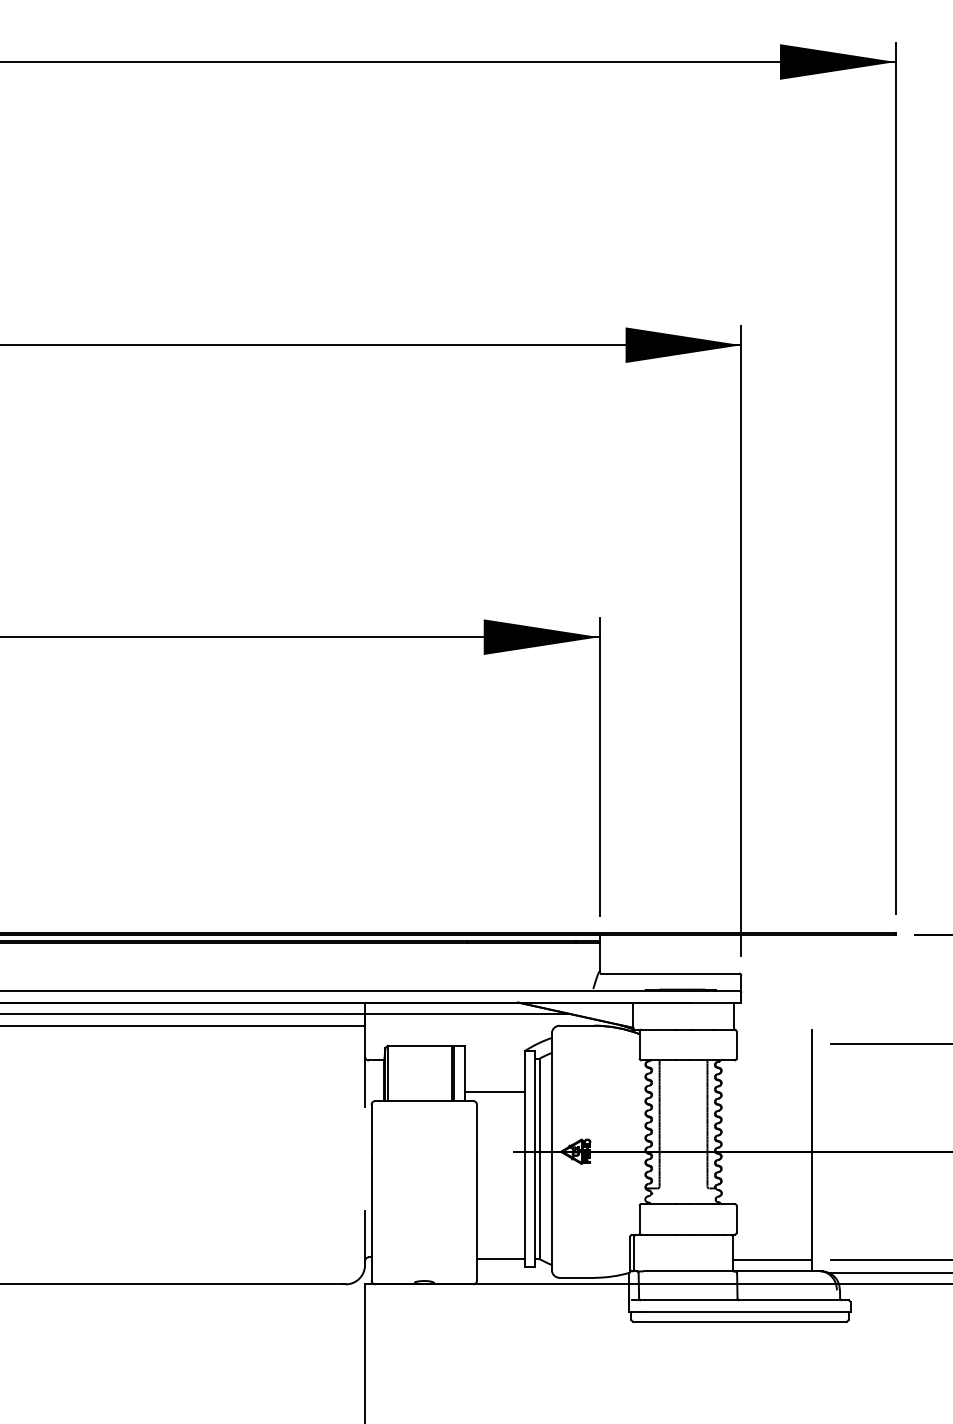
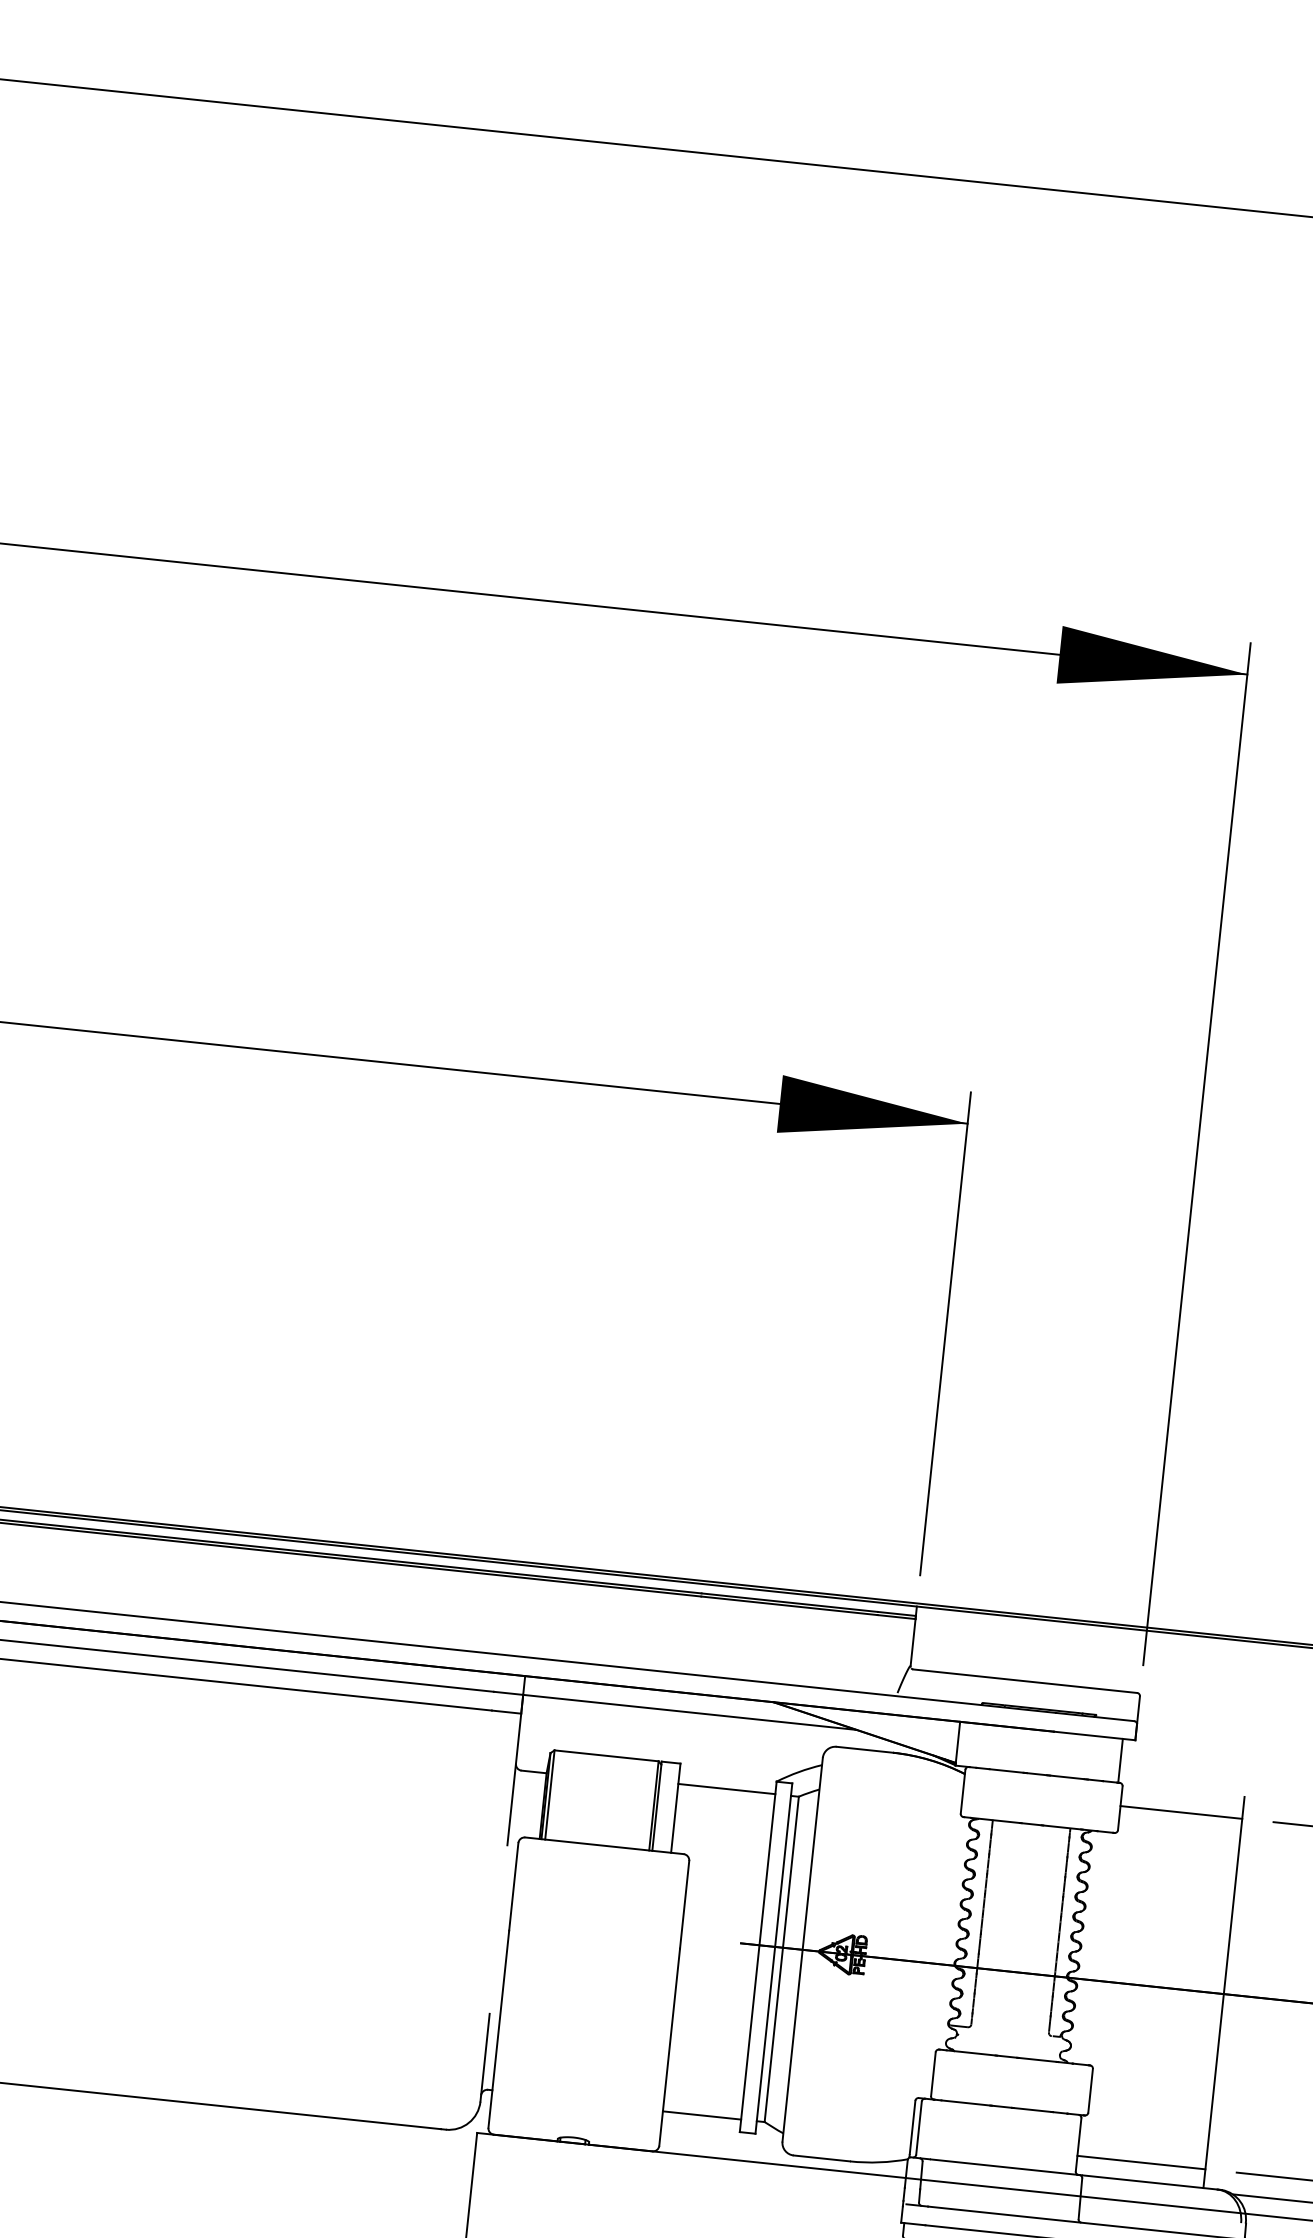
line: (773, 1043) -> (1180, 1812), added
line: (495, 1091) -> (727, 1788), moved

